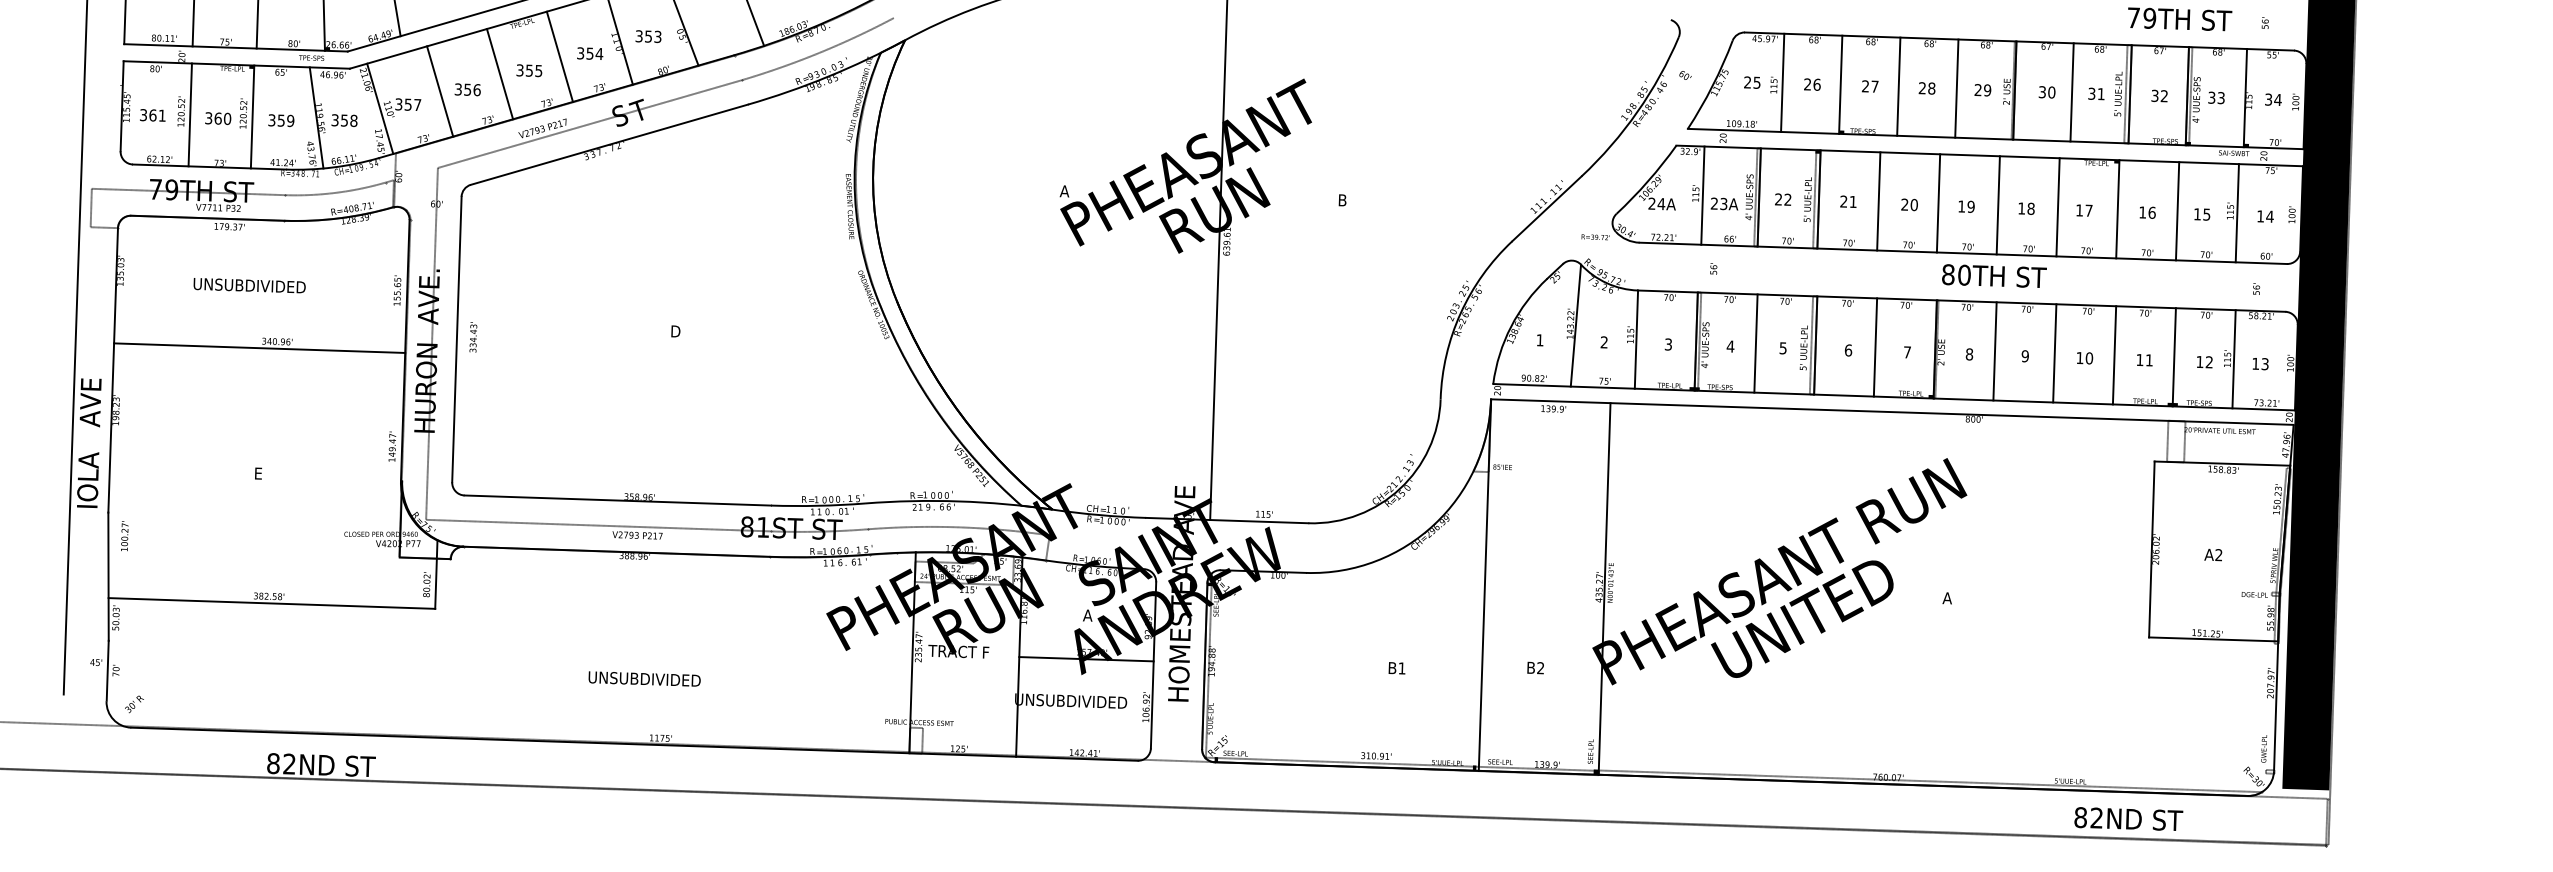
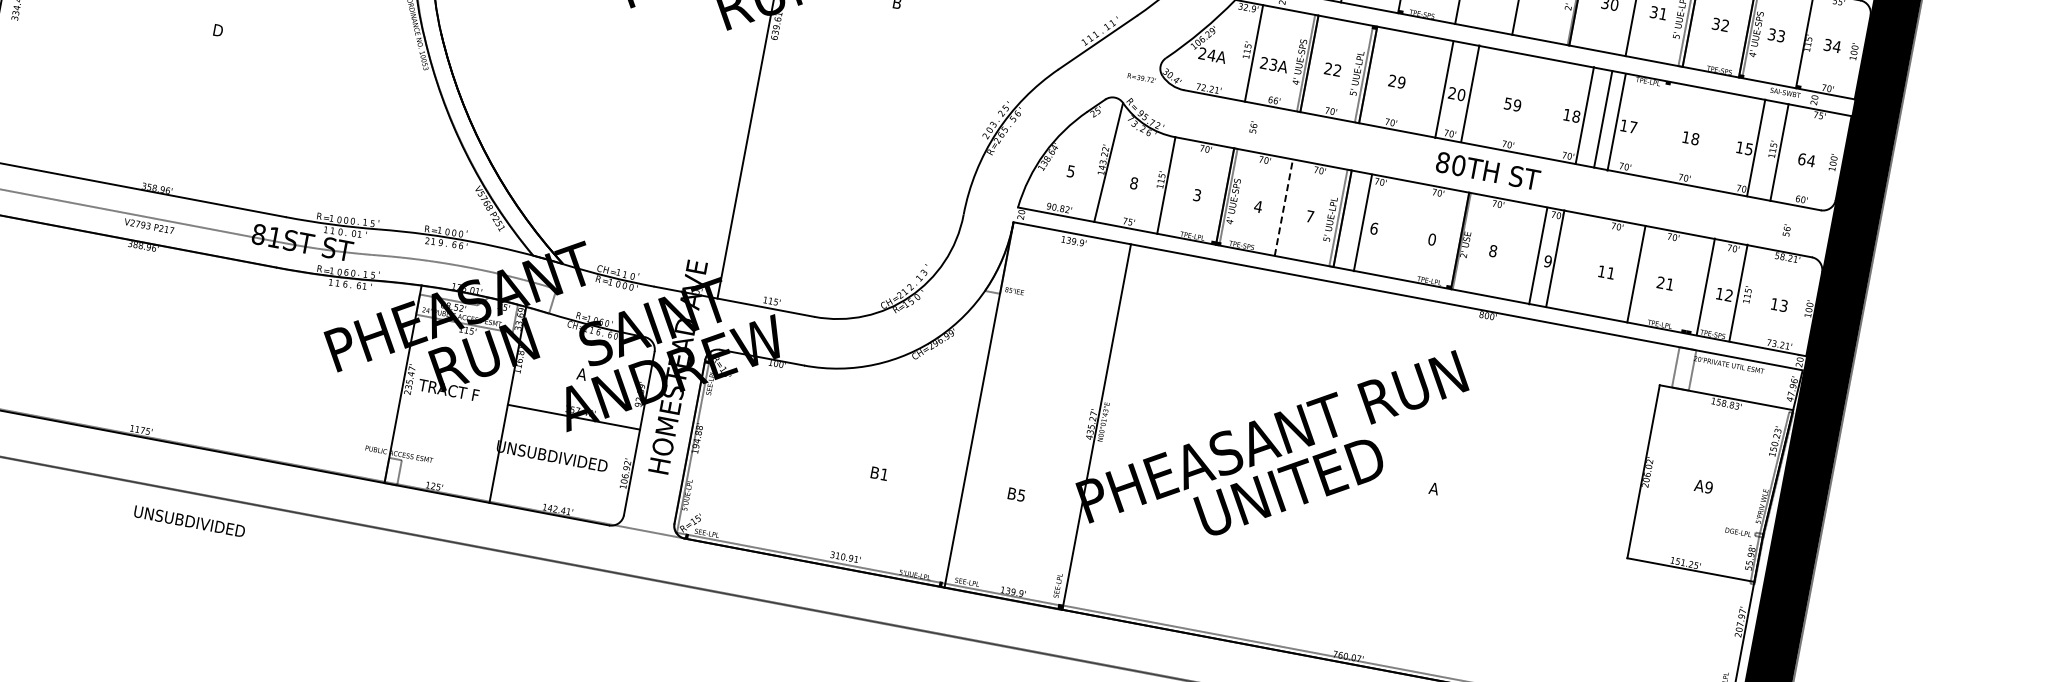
text: (1852, 201) -> (1400, 82), 21 -> 29
line: (1878, 201) -> (1469, 93), moved
line: (1938, 203) -> (1444, 89), moved
line: (1997, 205) -> (1584, 115), moved
text: (1961, 206) -> (1507, 103), 19 -> 59
line: (2117, 209) -> (1616, 122), moved
line: (2177, 211) -> (1756, 148), moved
text: (2151, 212) -> (1694, 138), 16 -> 18
text: (2260, 216) -> (1801, 159), 14 -> 64
text: (1994, 275) -> (1488, 170), moved
text: (1539, 340) -> (1070, 171), 1 -> 5
text: (1603, 342) -> (1133, 183), 2 -> 8
line: (1755, 343) -> (1283, 207), solid -> dashed
line: (1875, 347) -> (1362, 222), moved
text: (1782, 348) -> (1309, 216), 5 -> 7
line: (1994, 351) -> (1554, 258), moved
text: (1907, 352) -> (1432, 239), 7 -> 0
line: (2054, 353) -> (1537, 256), moved
line: (2173, 357) -> (1737, 293), moved
text: (2089, 358) -> (1611, 273), 10 -> 11
text: (2139, 359) -> (1660, 282), 11 -> 21
line: (2233, 359) -> (1705, 287), moved
text: (2218, 555) -> (1708, 487), A2 -> A9
text: (1540, 668) -> (1021, 495), B2 -> B5
text: (644, 678) -> (189, 520), moved

